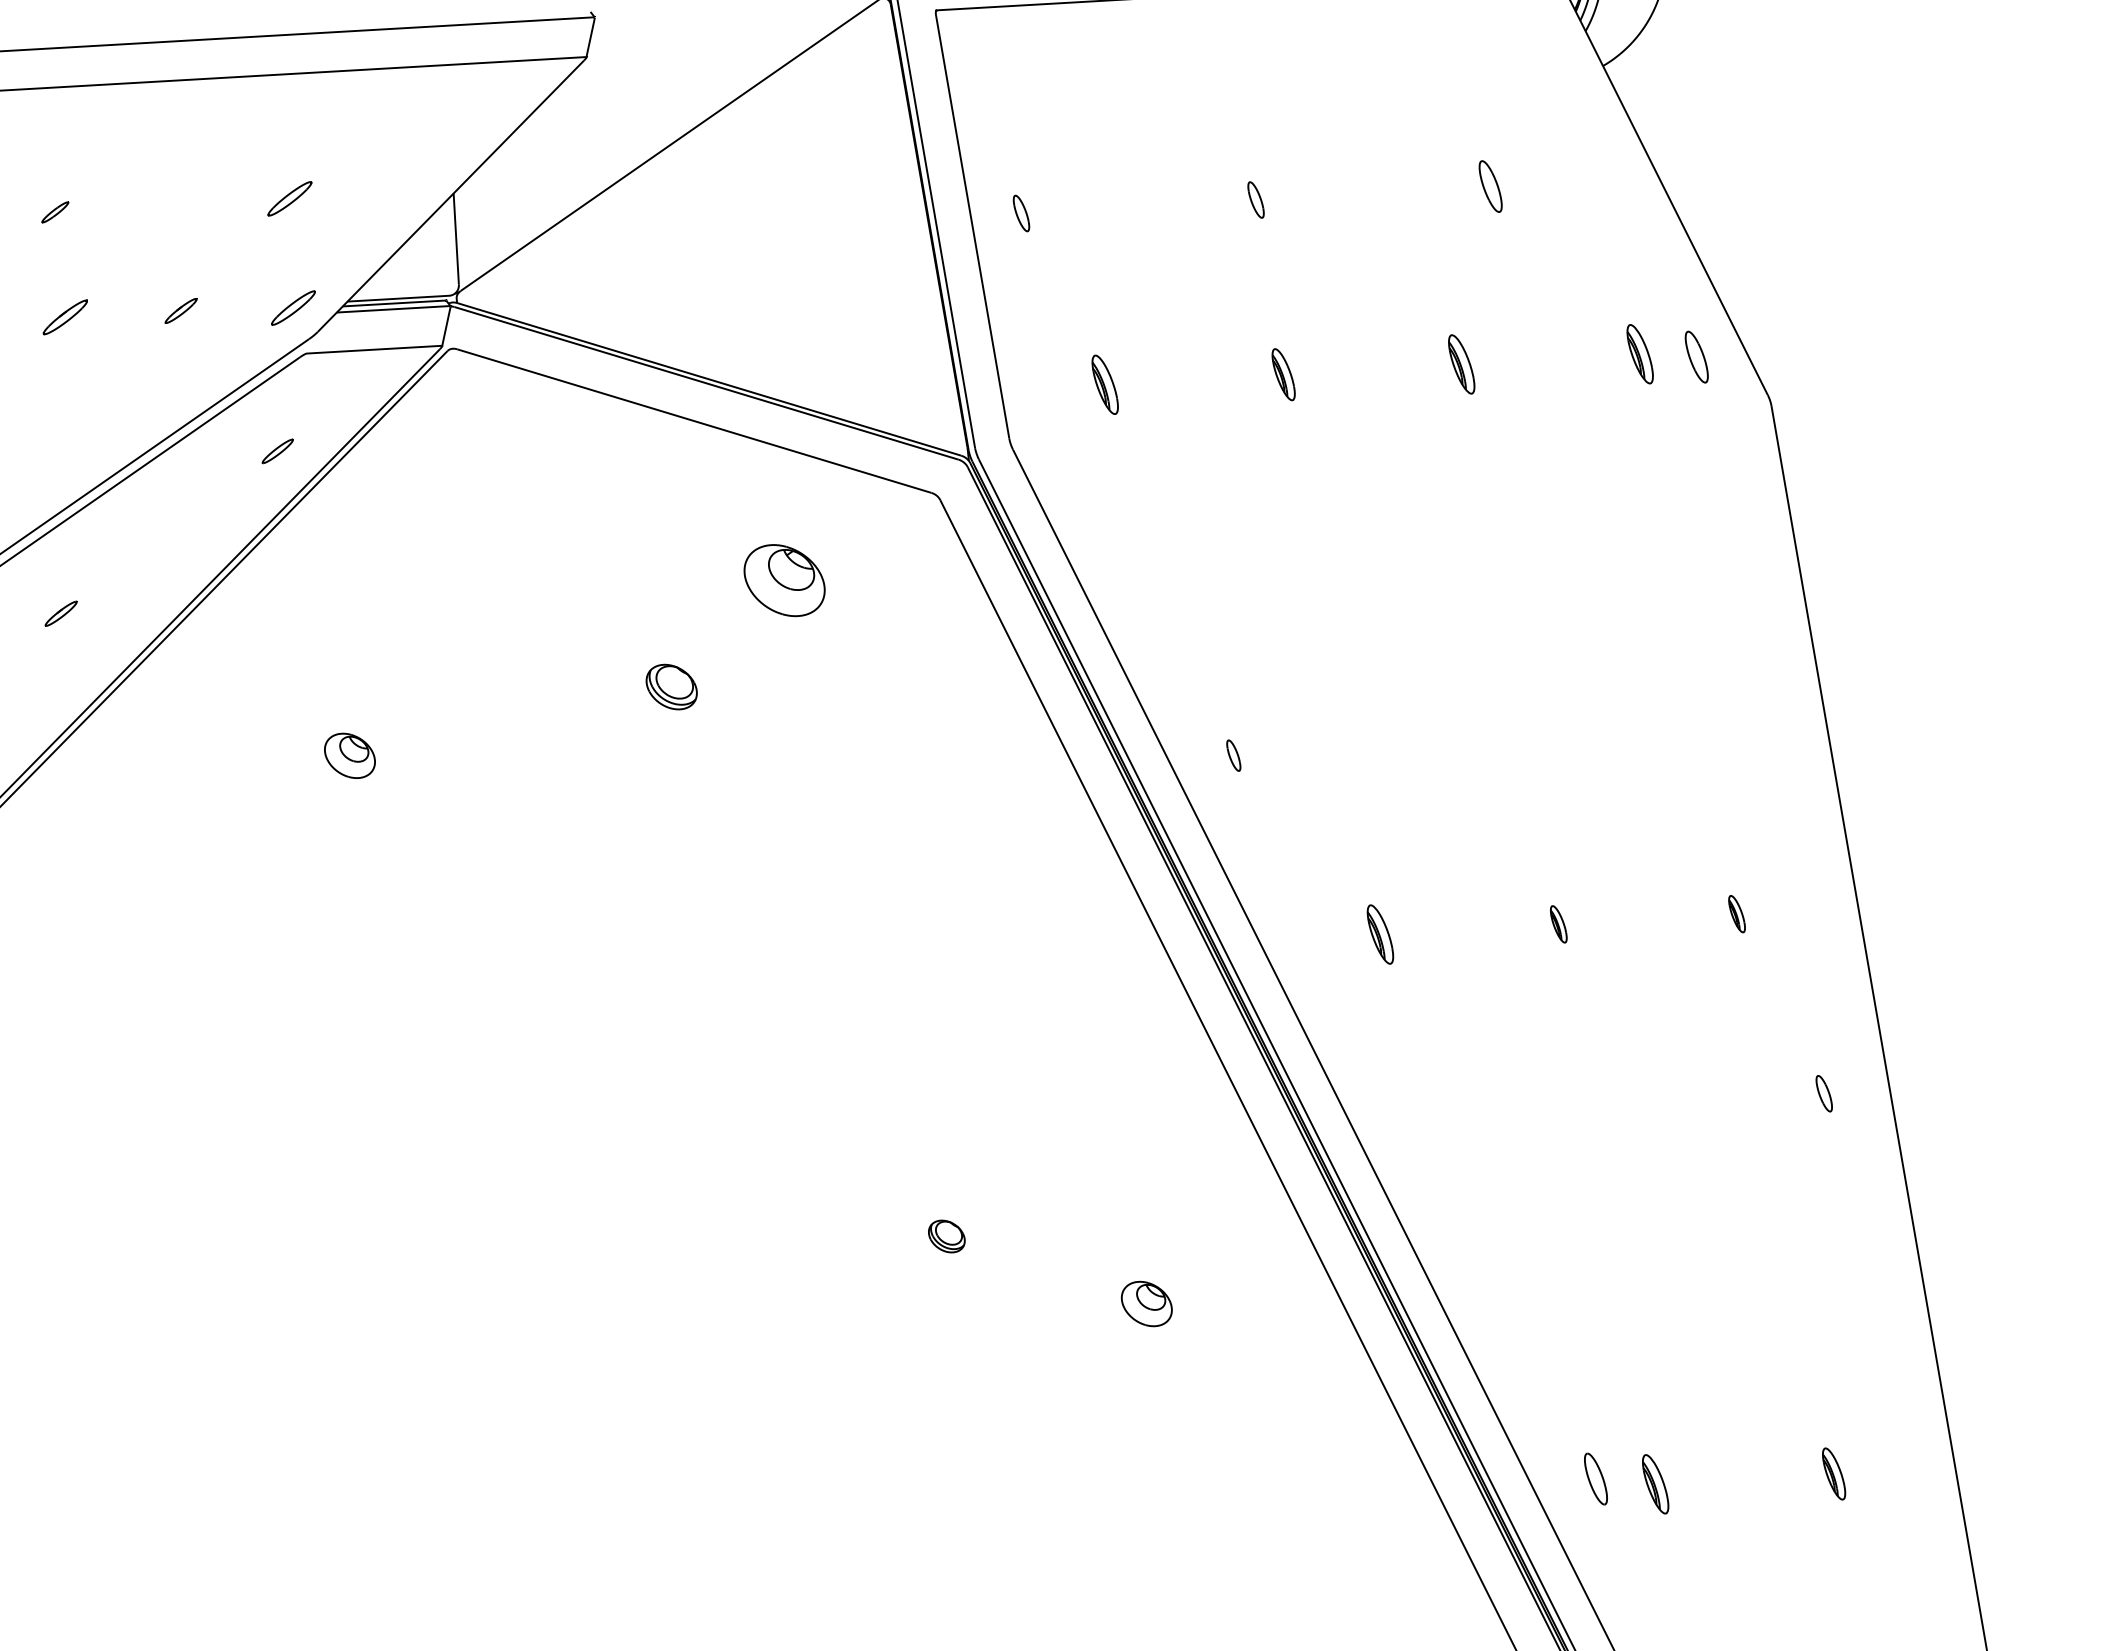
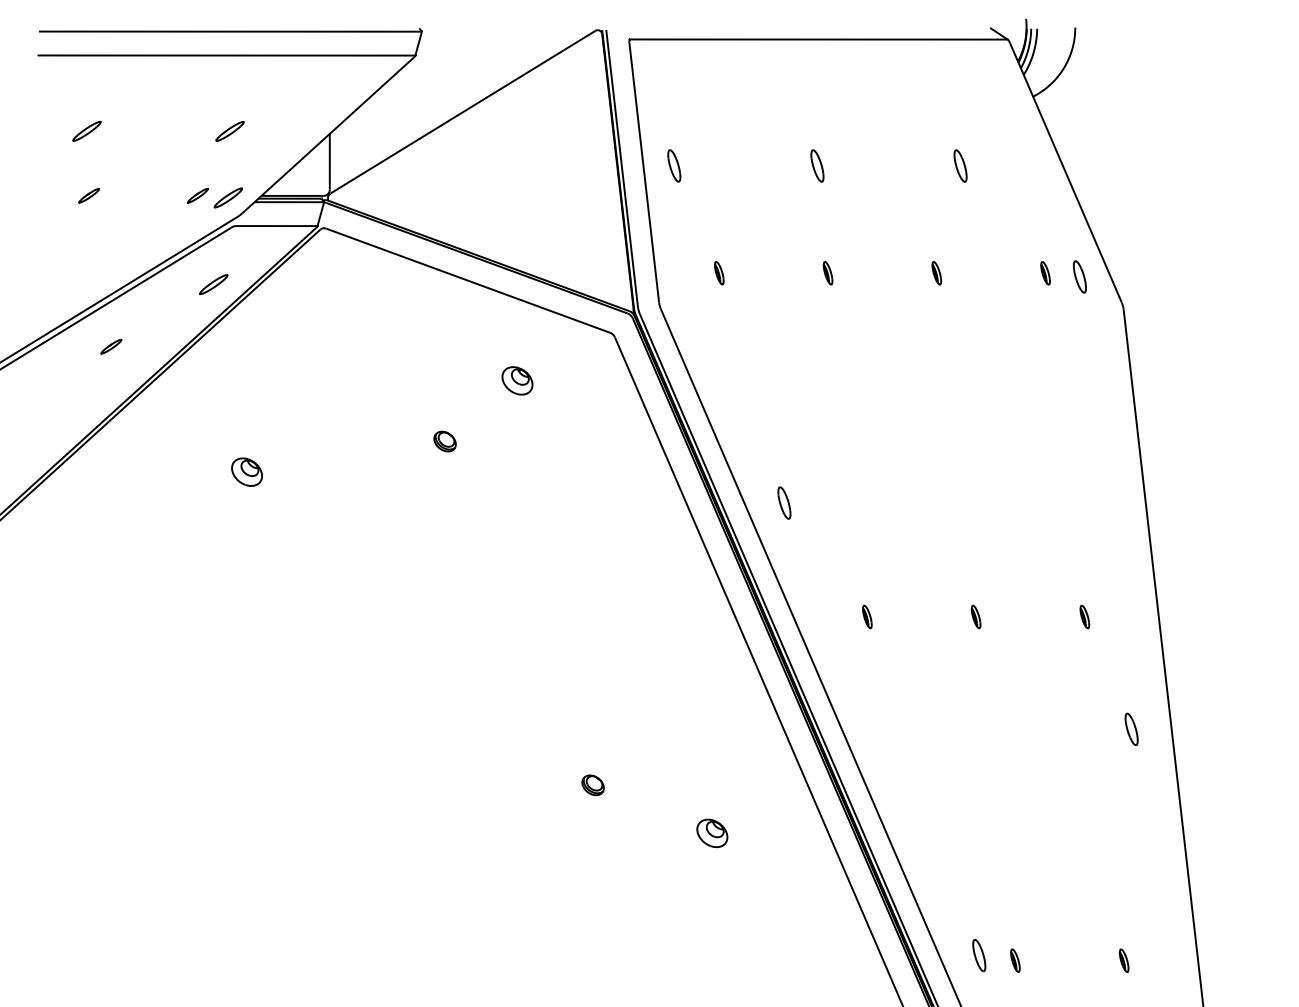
part: (1256, 199) -> (817, 165), size x1.43
part: (54, 212) -> (86, 131), size x1.67
part: (1021, 212) -> (674, 165), size x1.43
part: (180, 310) -> (197, 195), moved
part: (63, 317) -> (88, 195), size x0.71
part: (1640, 354) -> (1045, 273), size x0.62
part: (1461, 365) -> (936, 273), size x0.62
part: (1282, 375) -> (827, 273), size x0.71
part: (1105, 385) -> (719, 273), size x0.62
part: (277, 451) -> (213, 284), size x1.43
part: (784, 580) -> (517, 380), size x0.62
part: (61, 613) -> (111, 346), moved
part: (670, 686) -> (444, 441), size x0.71
part: (1233, 754) -> (784, 502), size x1.67
part: (1380, 933) -> (867, 616), size x0.62
part: (1824, 1092) -> (1131, 728), size x1.43
part: (1832, 1473) -> (1123, 960), size x0.71
part: (1655, 1483) -> (1015, 960), size x0.62

